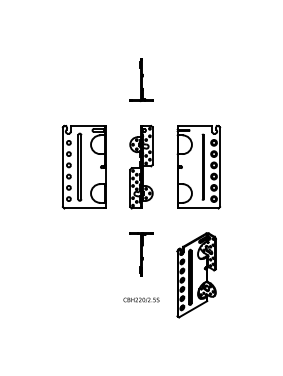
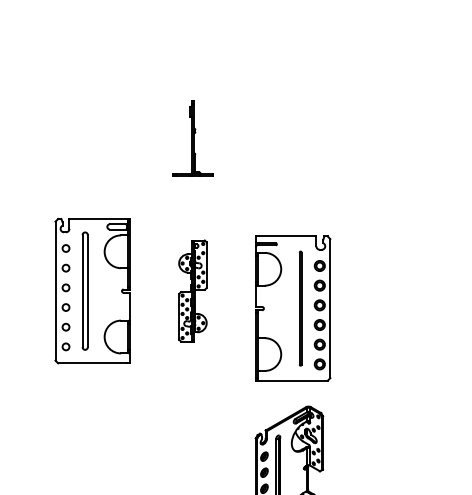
part: (141, 166) -> (192, 289), size x0.7
part: (198, 166) -> (292, 307), moved
part: (141, 254) -> (192, 443), removed

